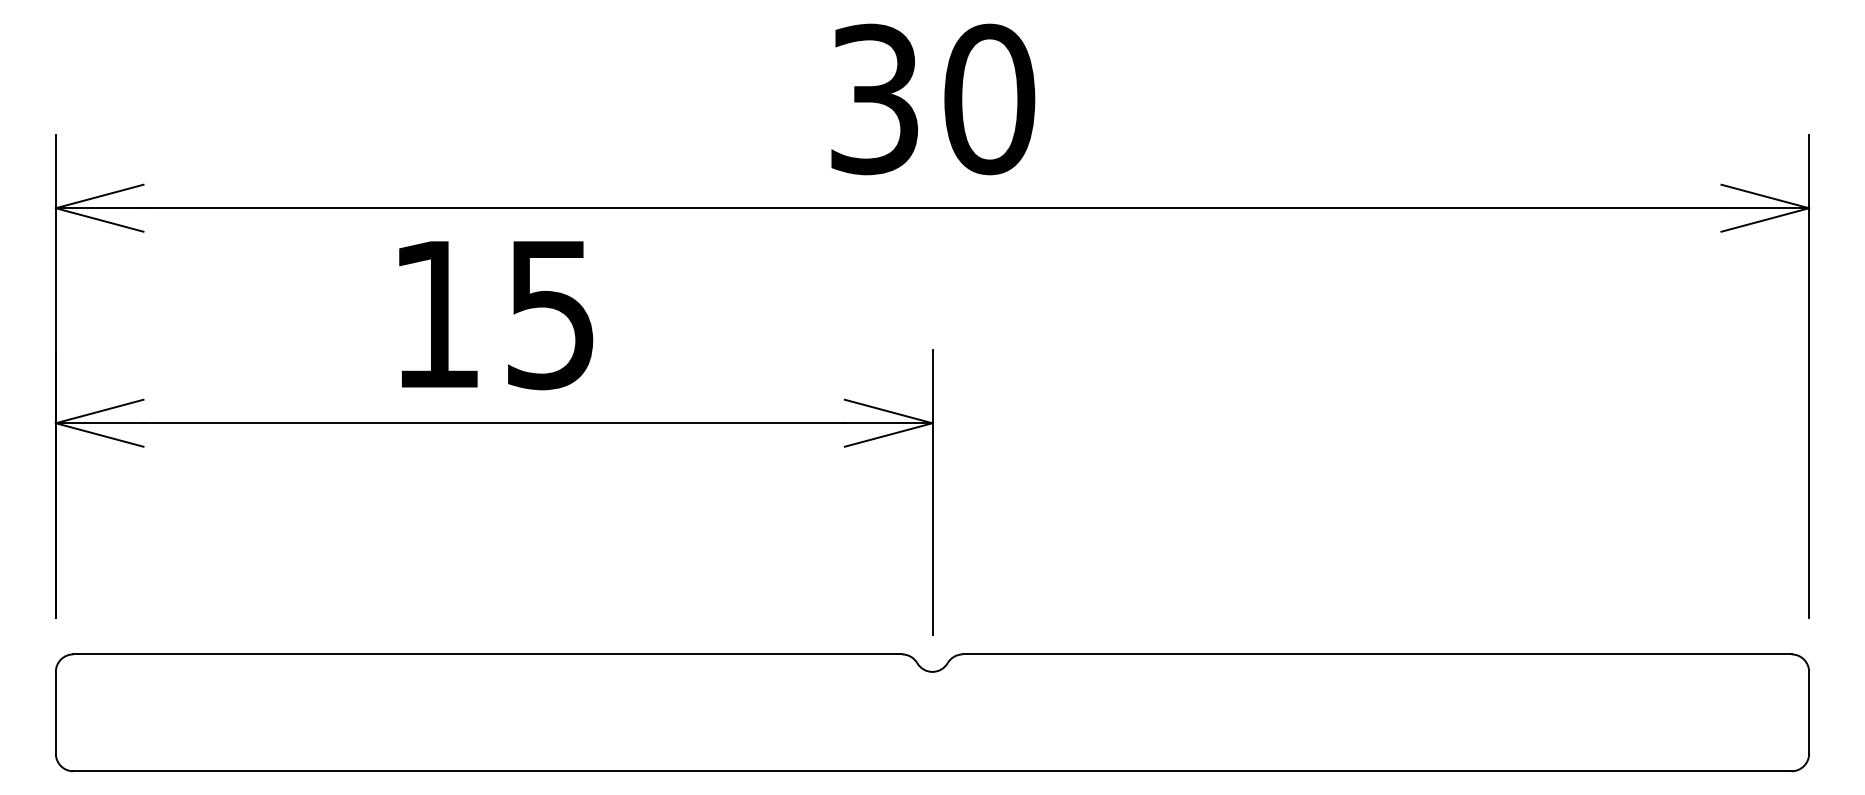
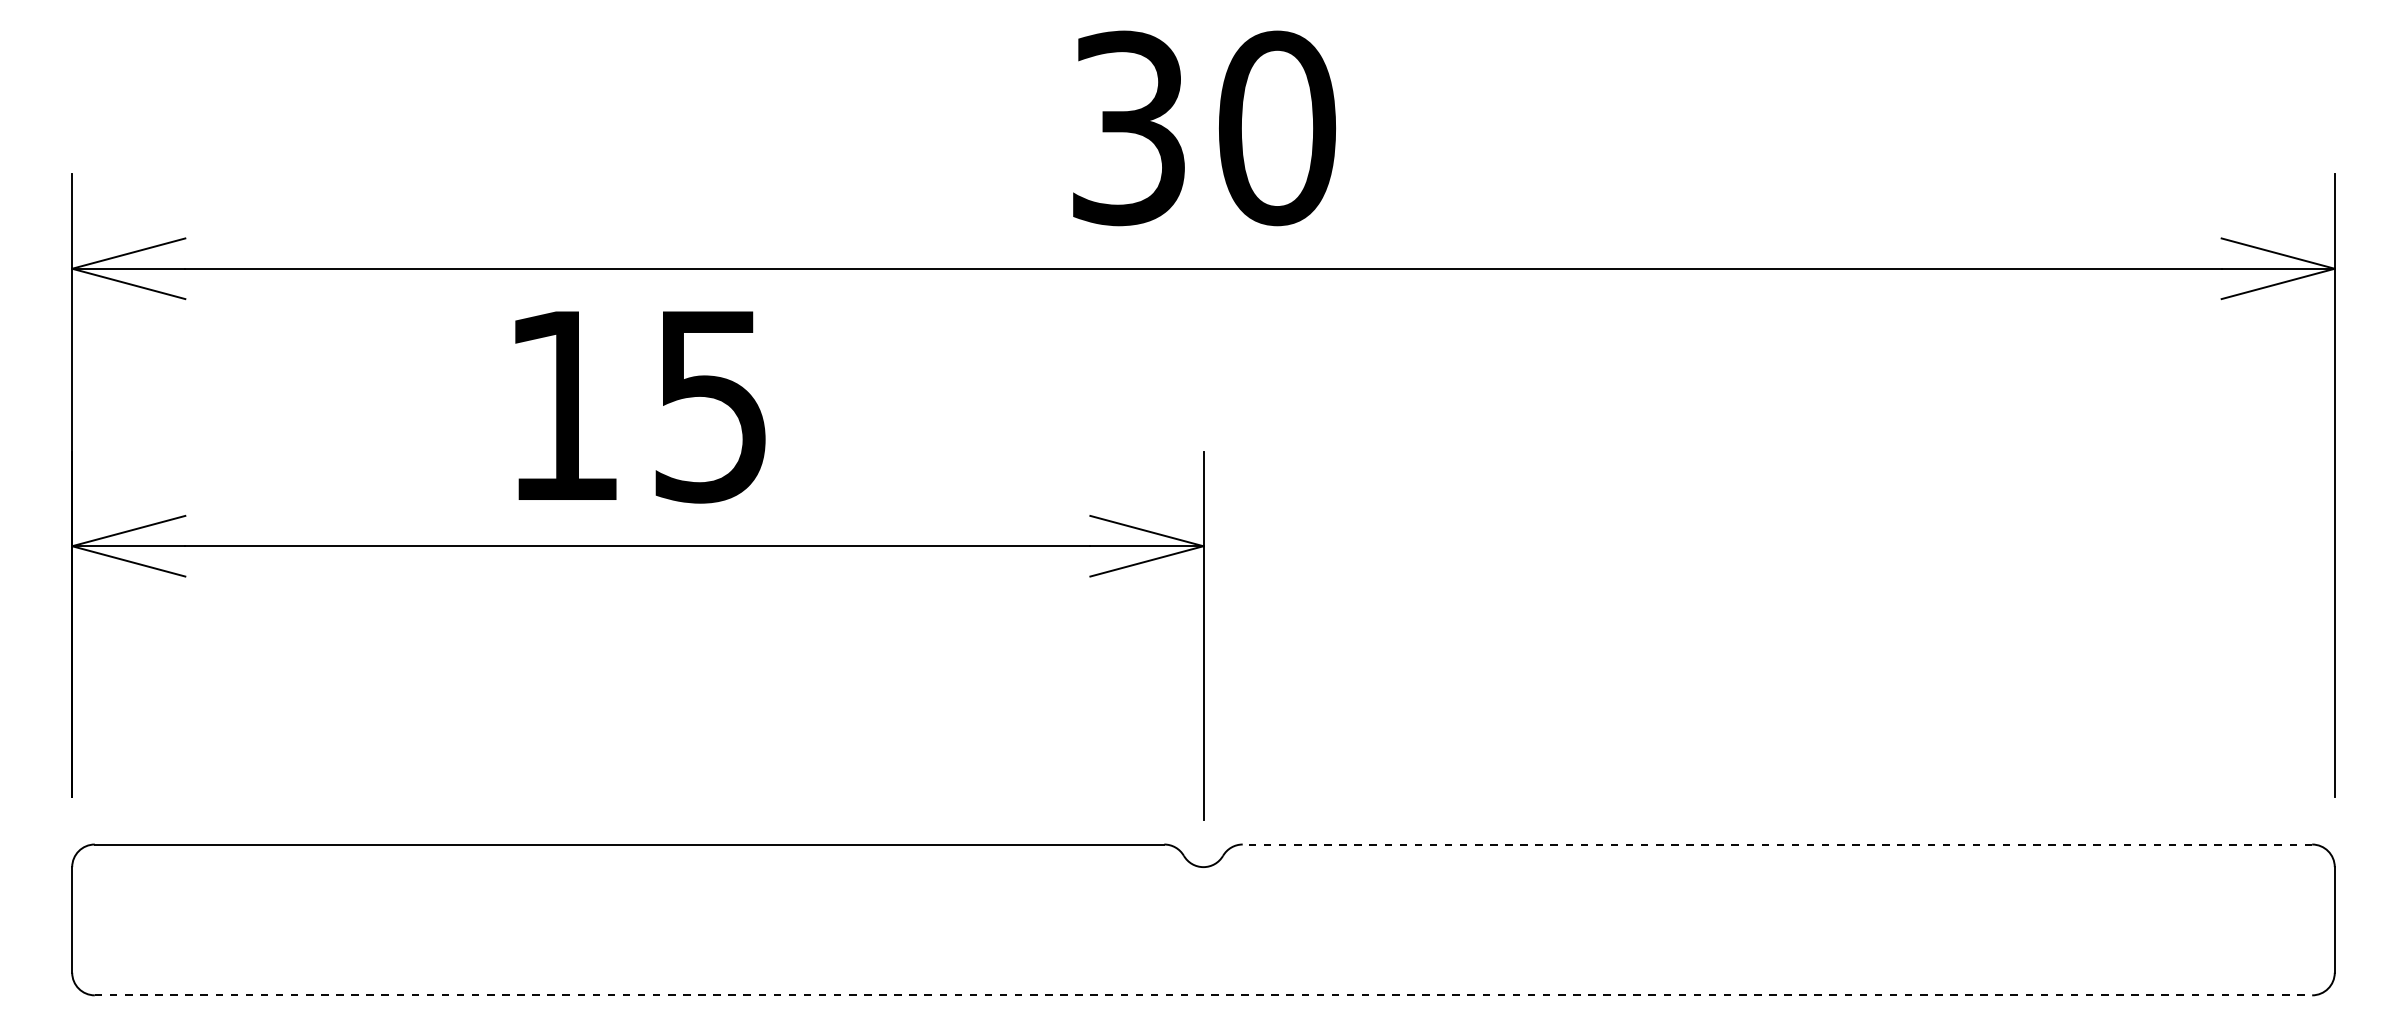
line: (1377, 654) -> (1777, 844), solid -> dashed
line: (932, 771) -> (1203, 995), solid -> dashed

